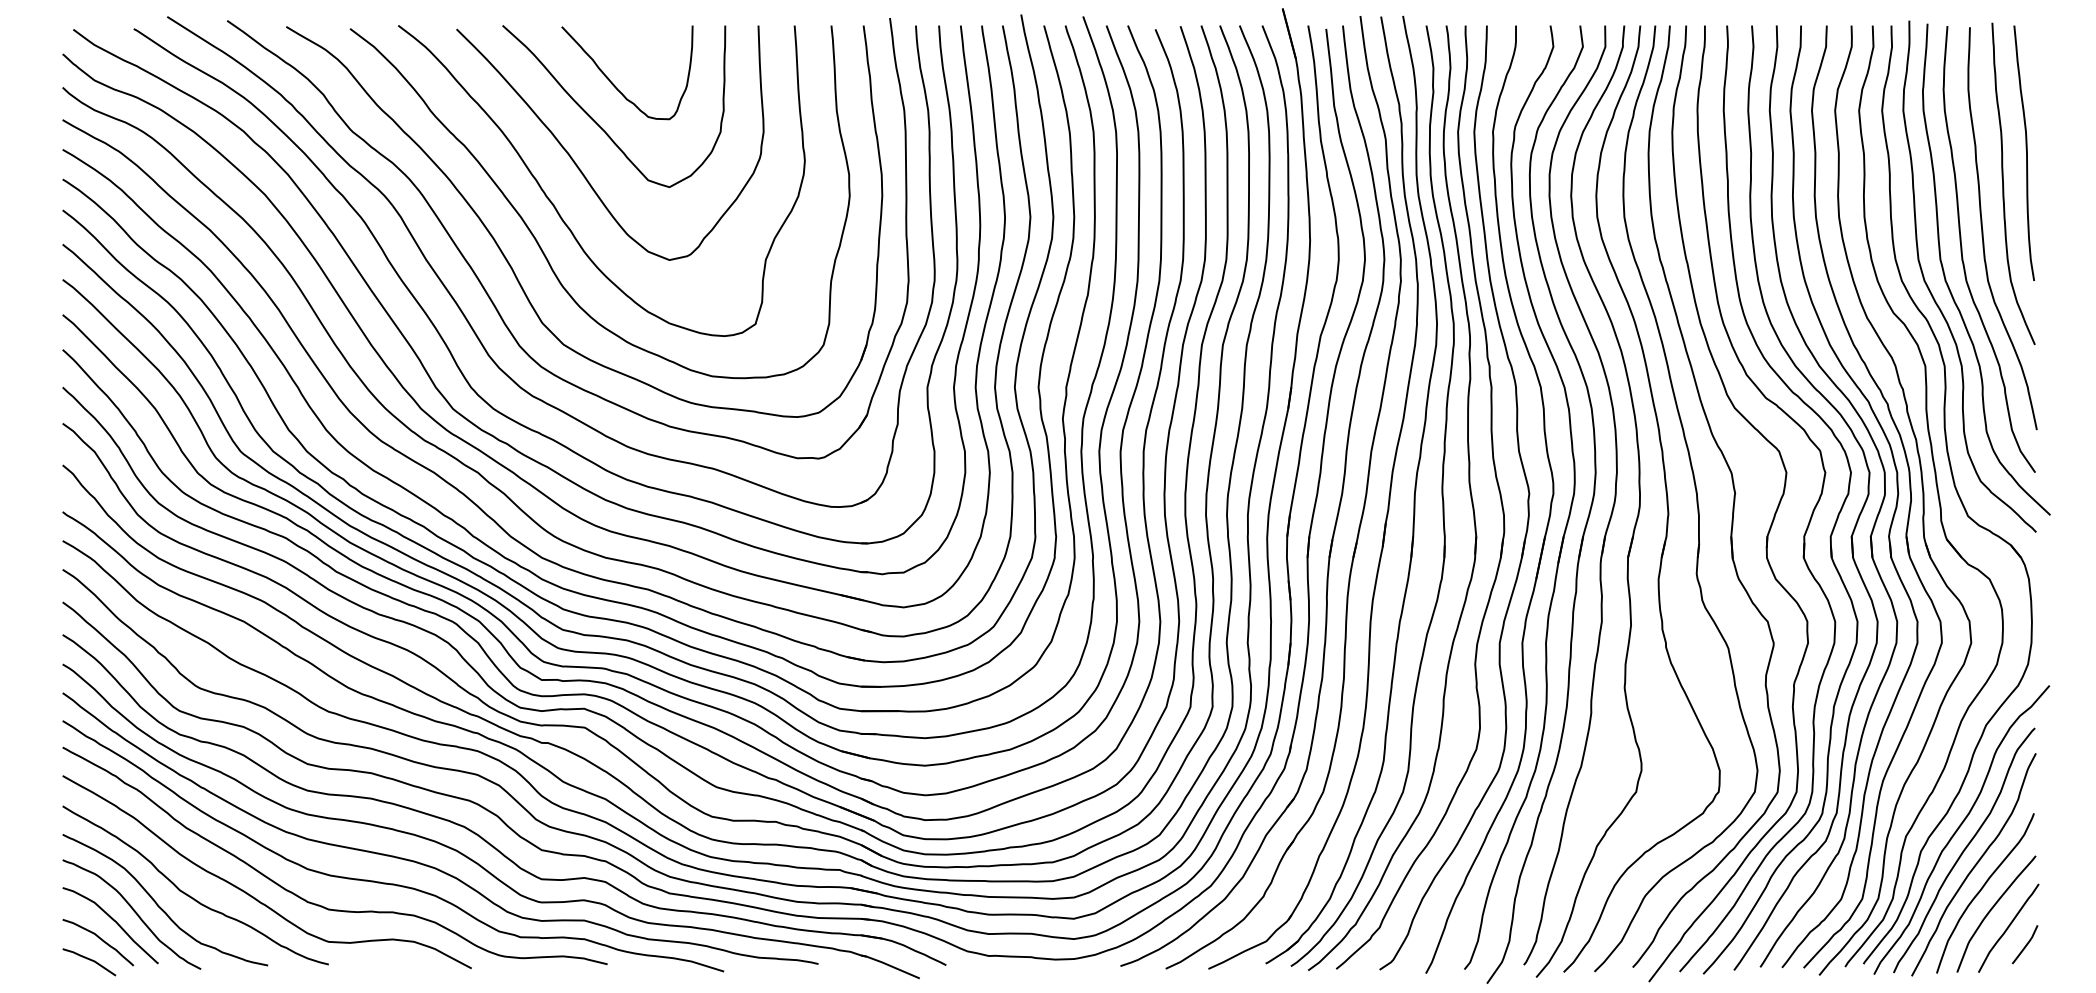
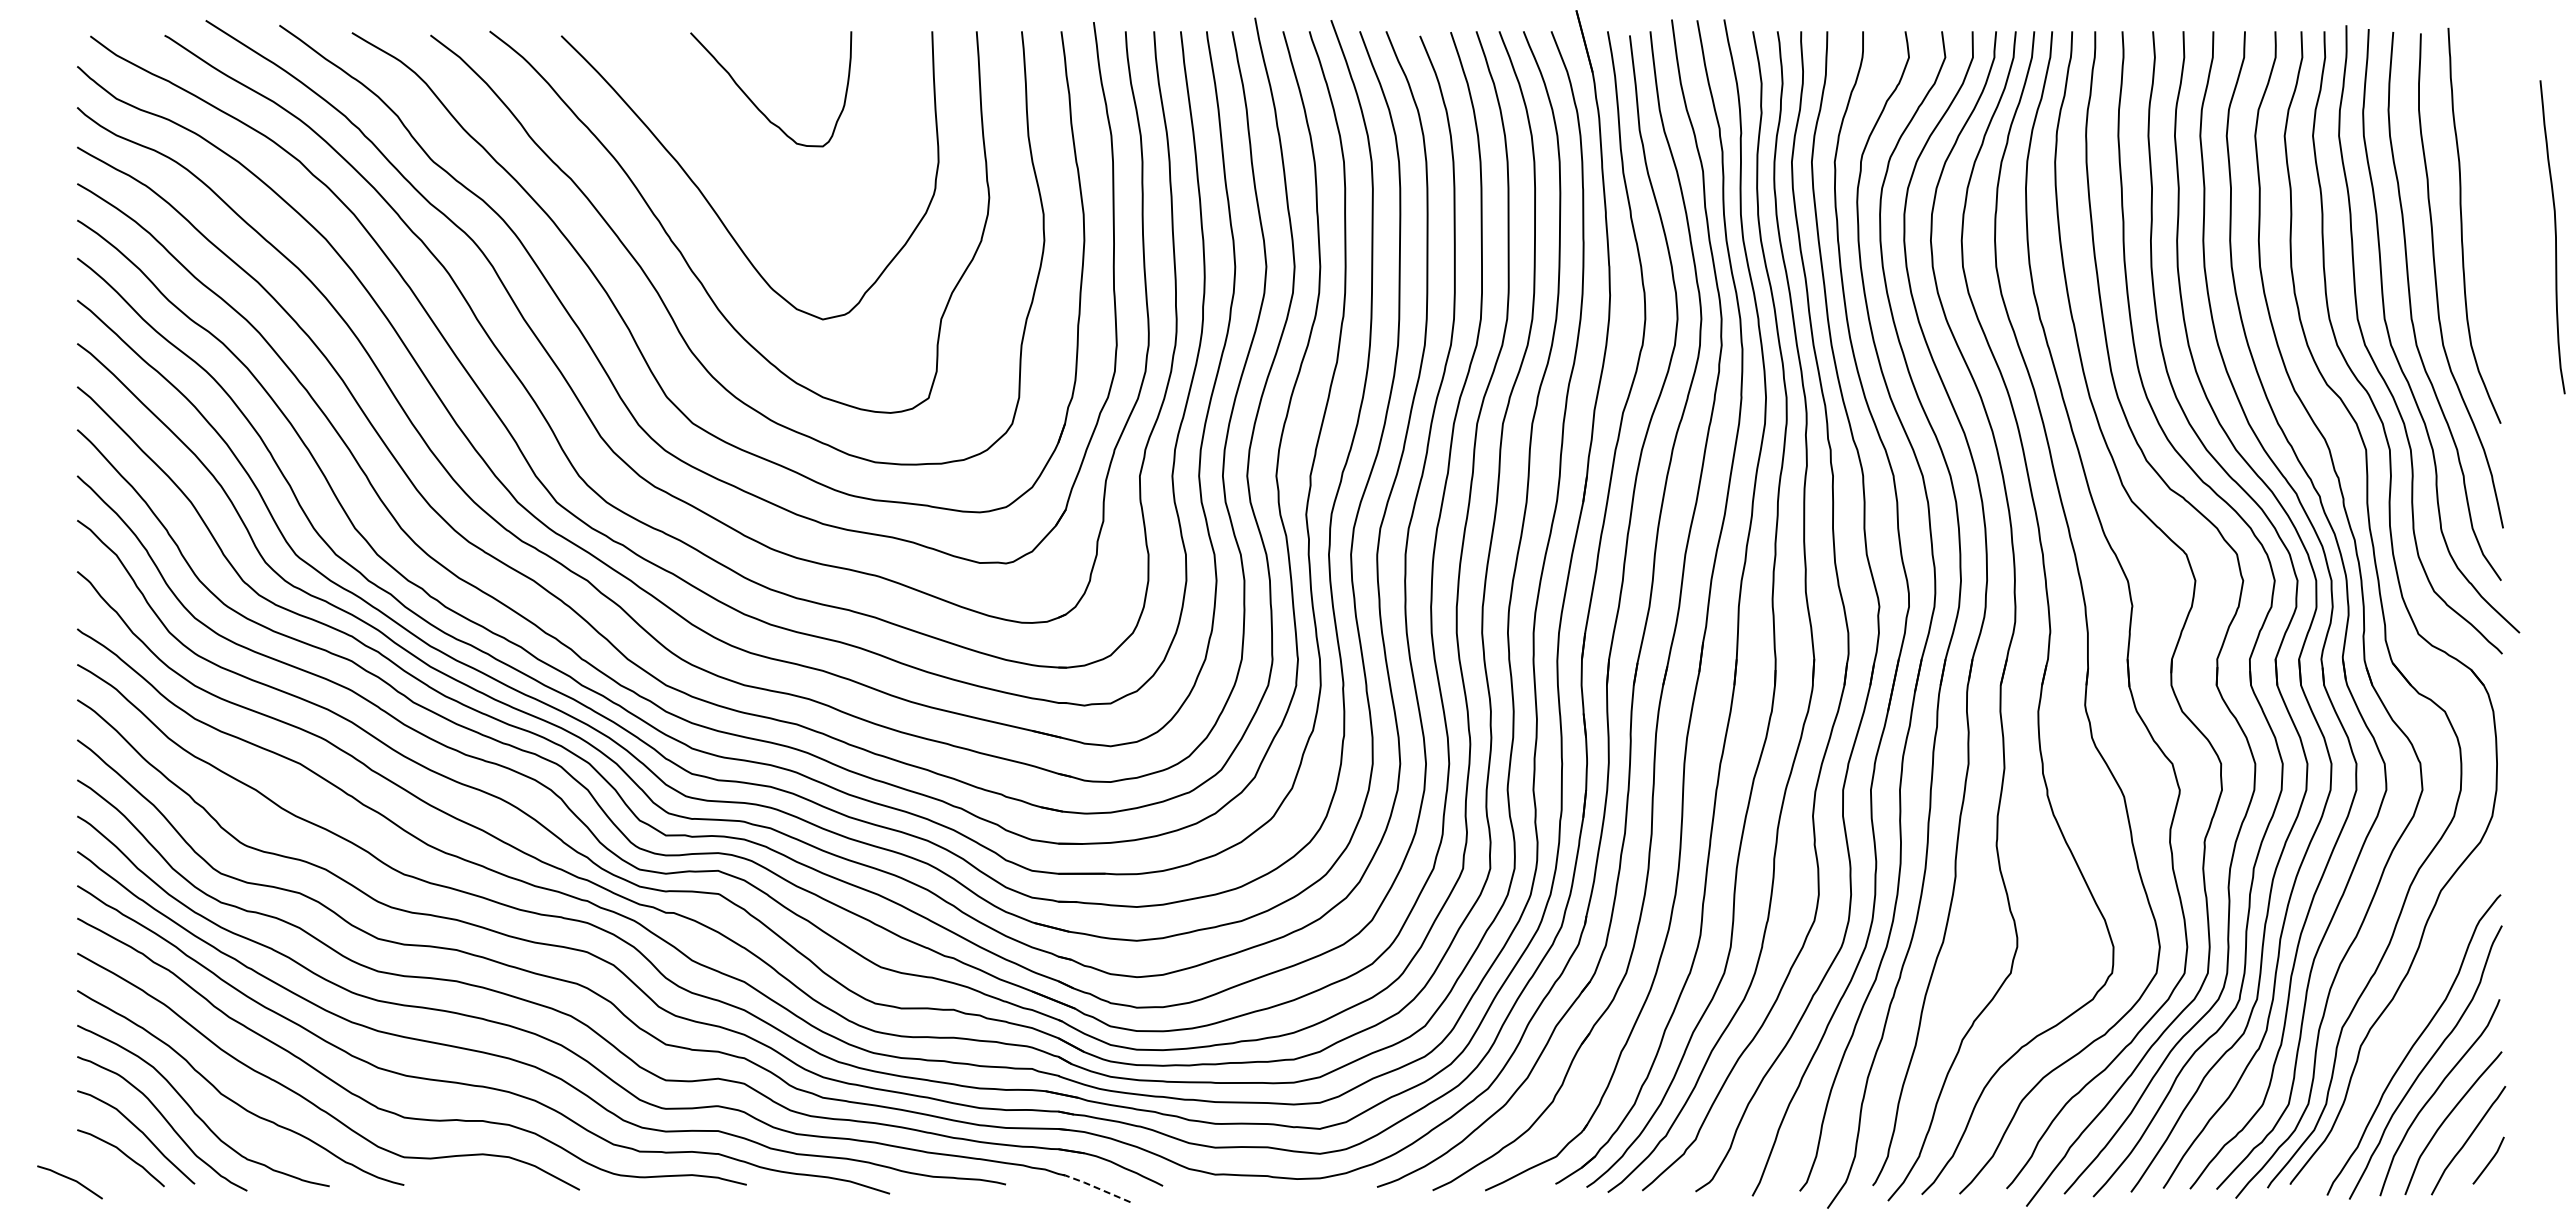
curve: (596, 122) -> (733, 150), removed
curve: (2026, 153) -> (2555, 237), moved
curve: (1959, 828) -> (2408, 1017), removed
curve: (90, 960) -> (71, 1180), moved
line: (889, 965) -> (1093, 1186), solid -> dashed

